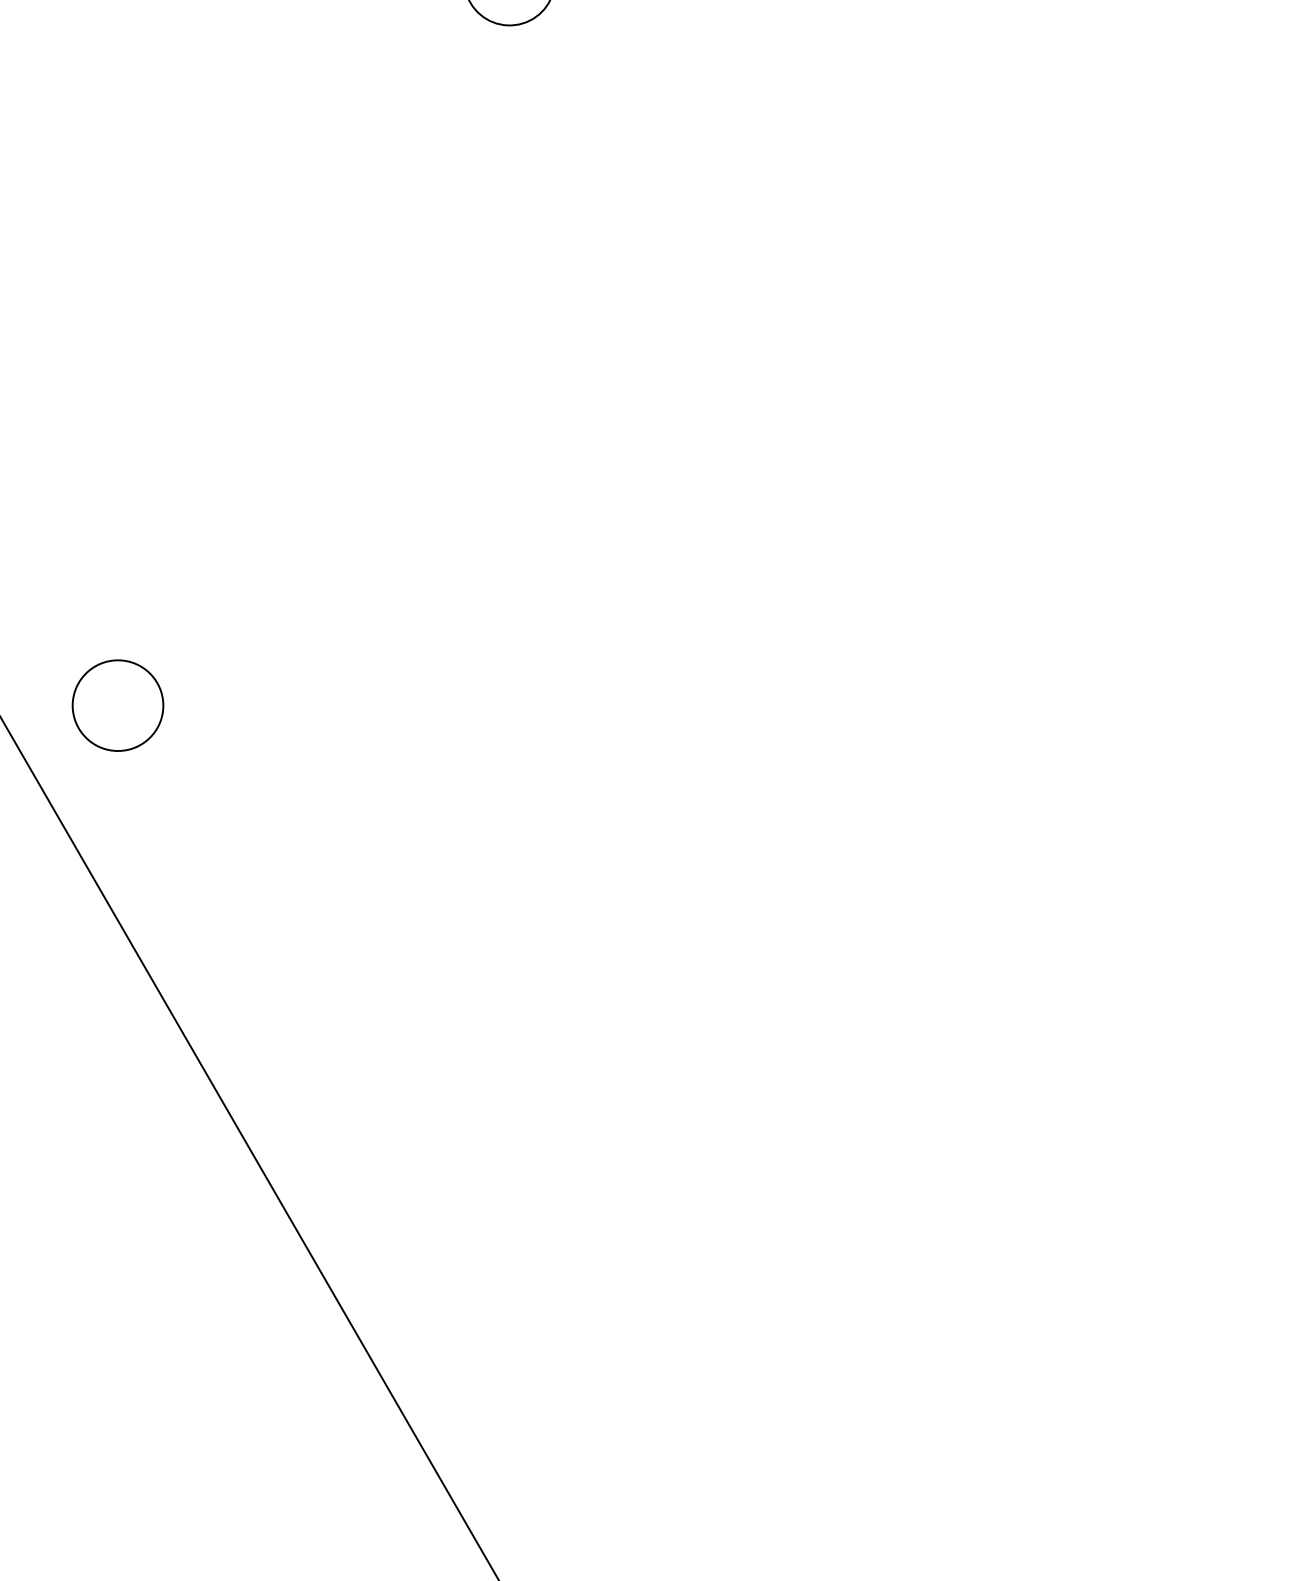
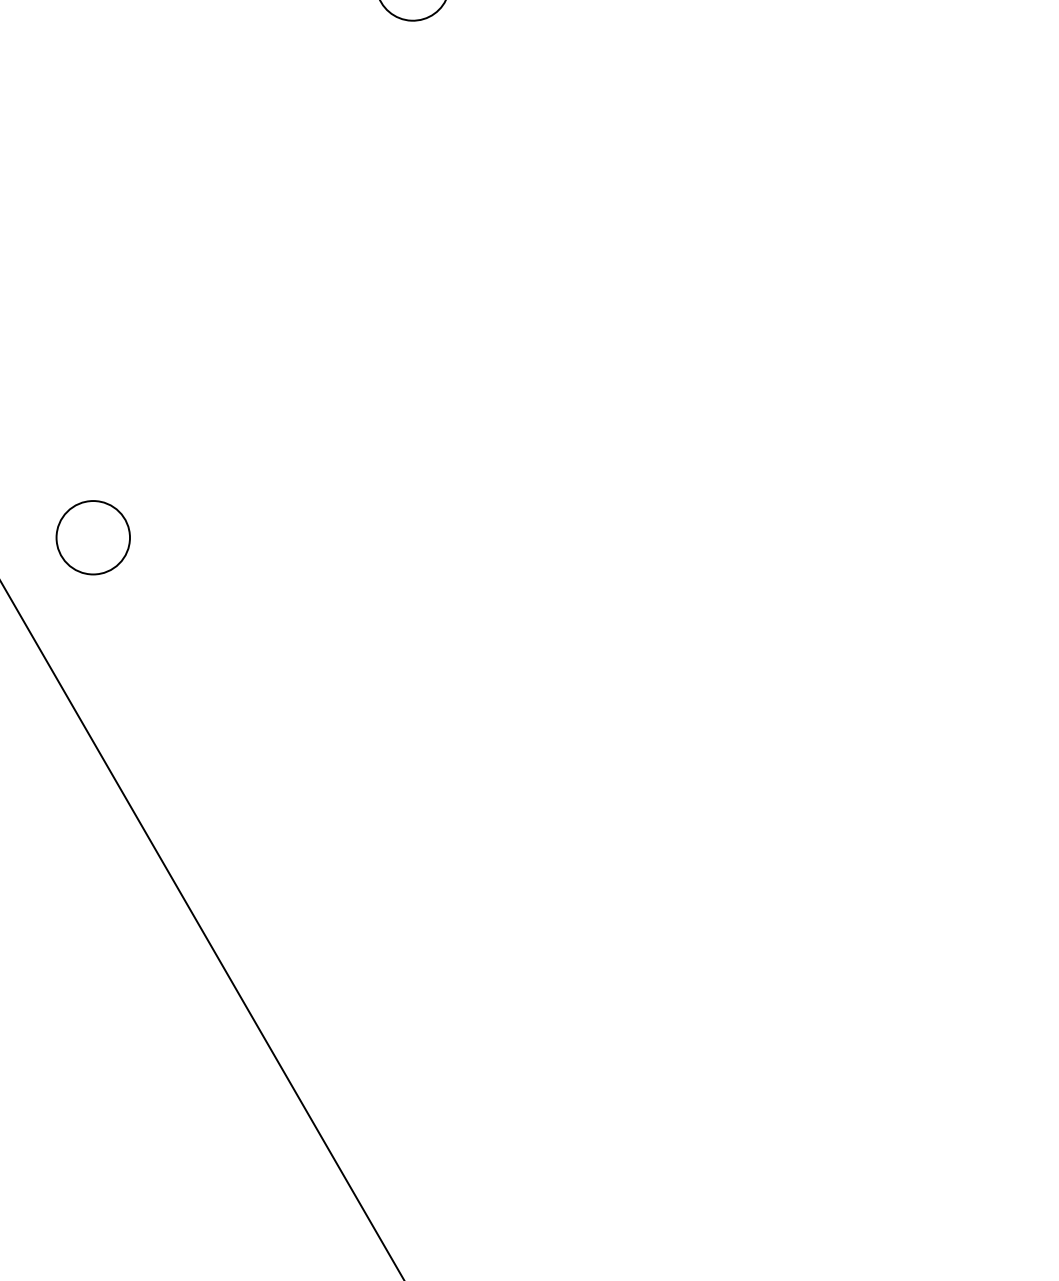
circle: (117, 705) -> (92, 537), moved

